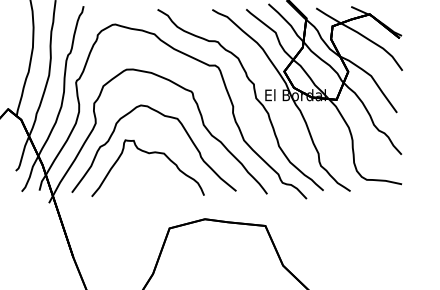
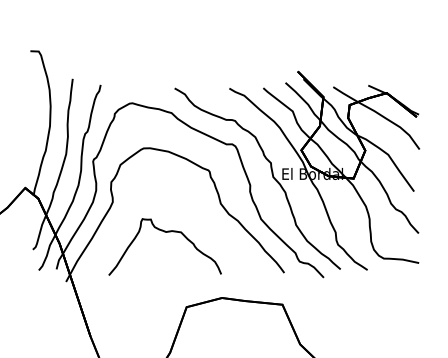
part: (164, 116) -> (181, 195), removed

